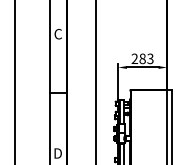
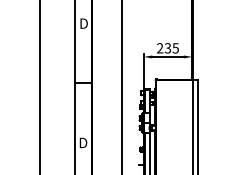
text: (58, 34) -> (83, 23), С -> D
text: (146, 59) -> (171, 48), 283 -> 235

